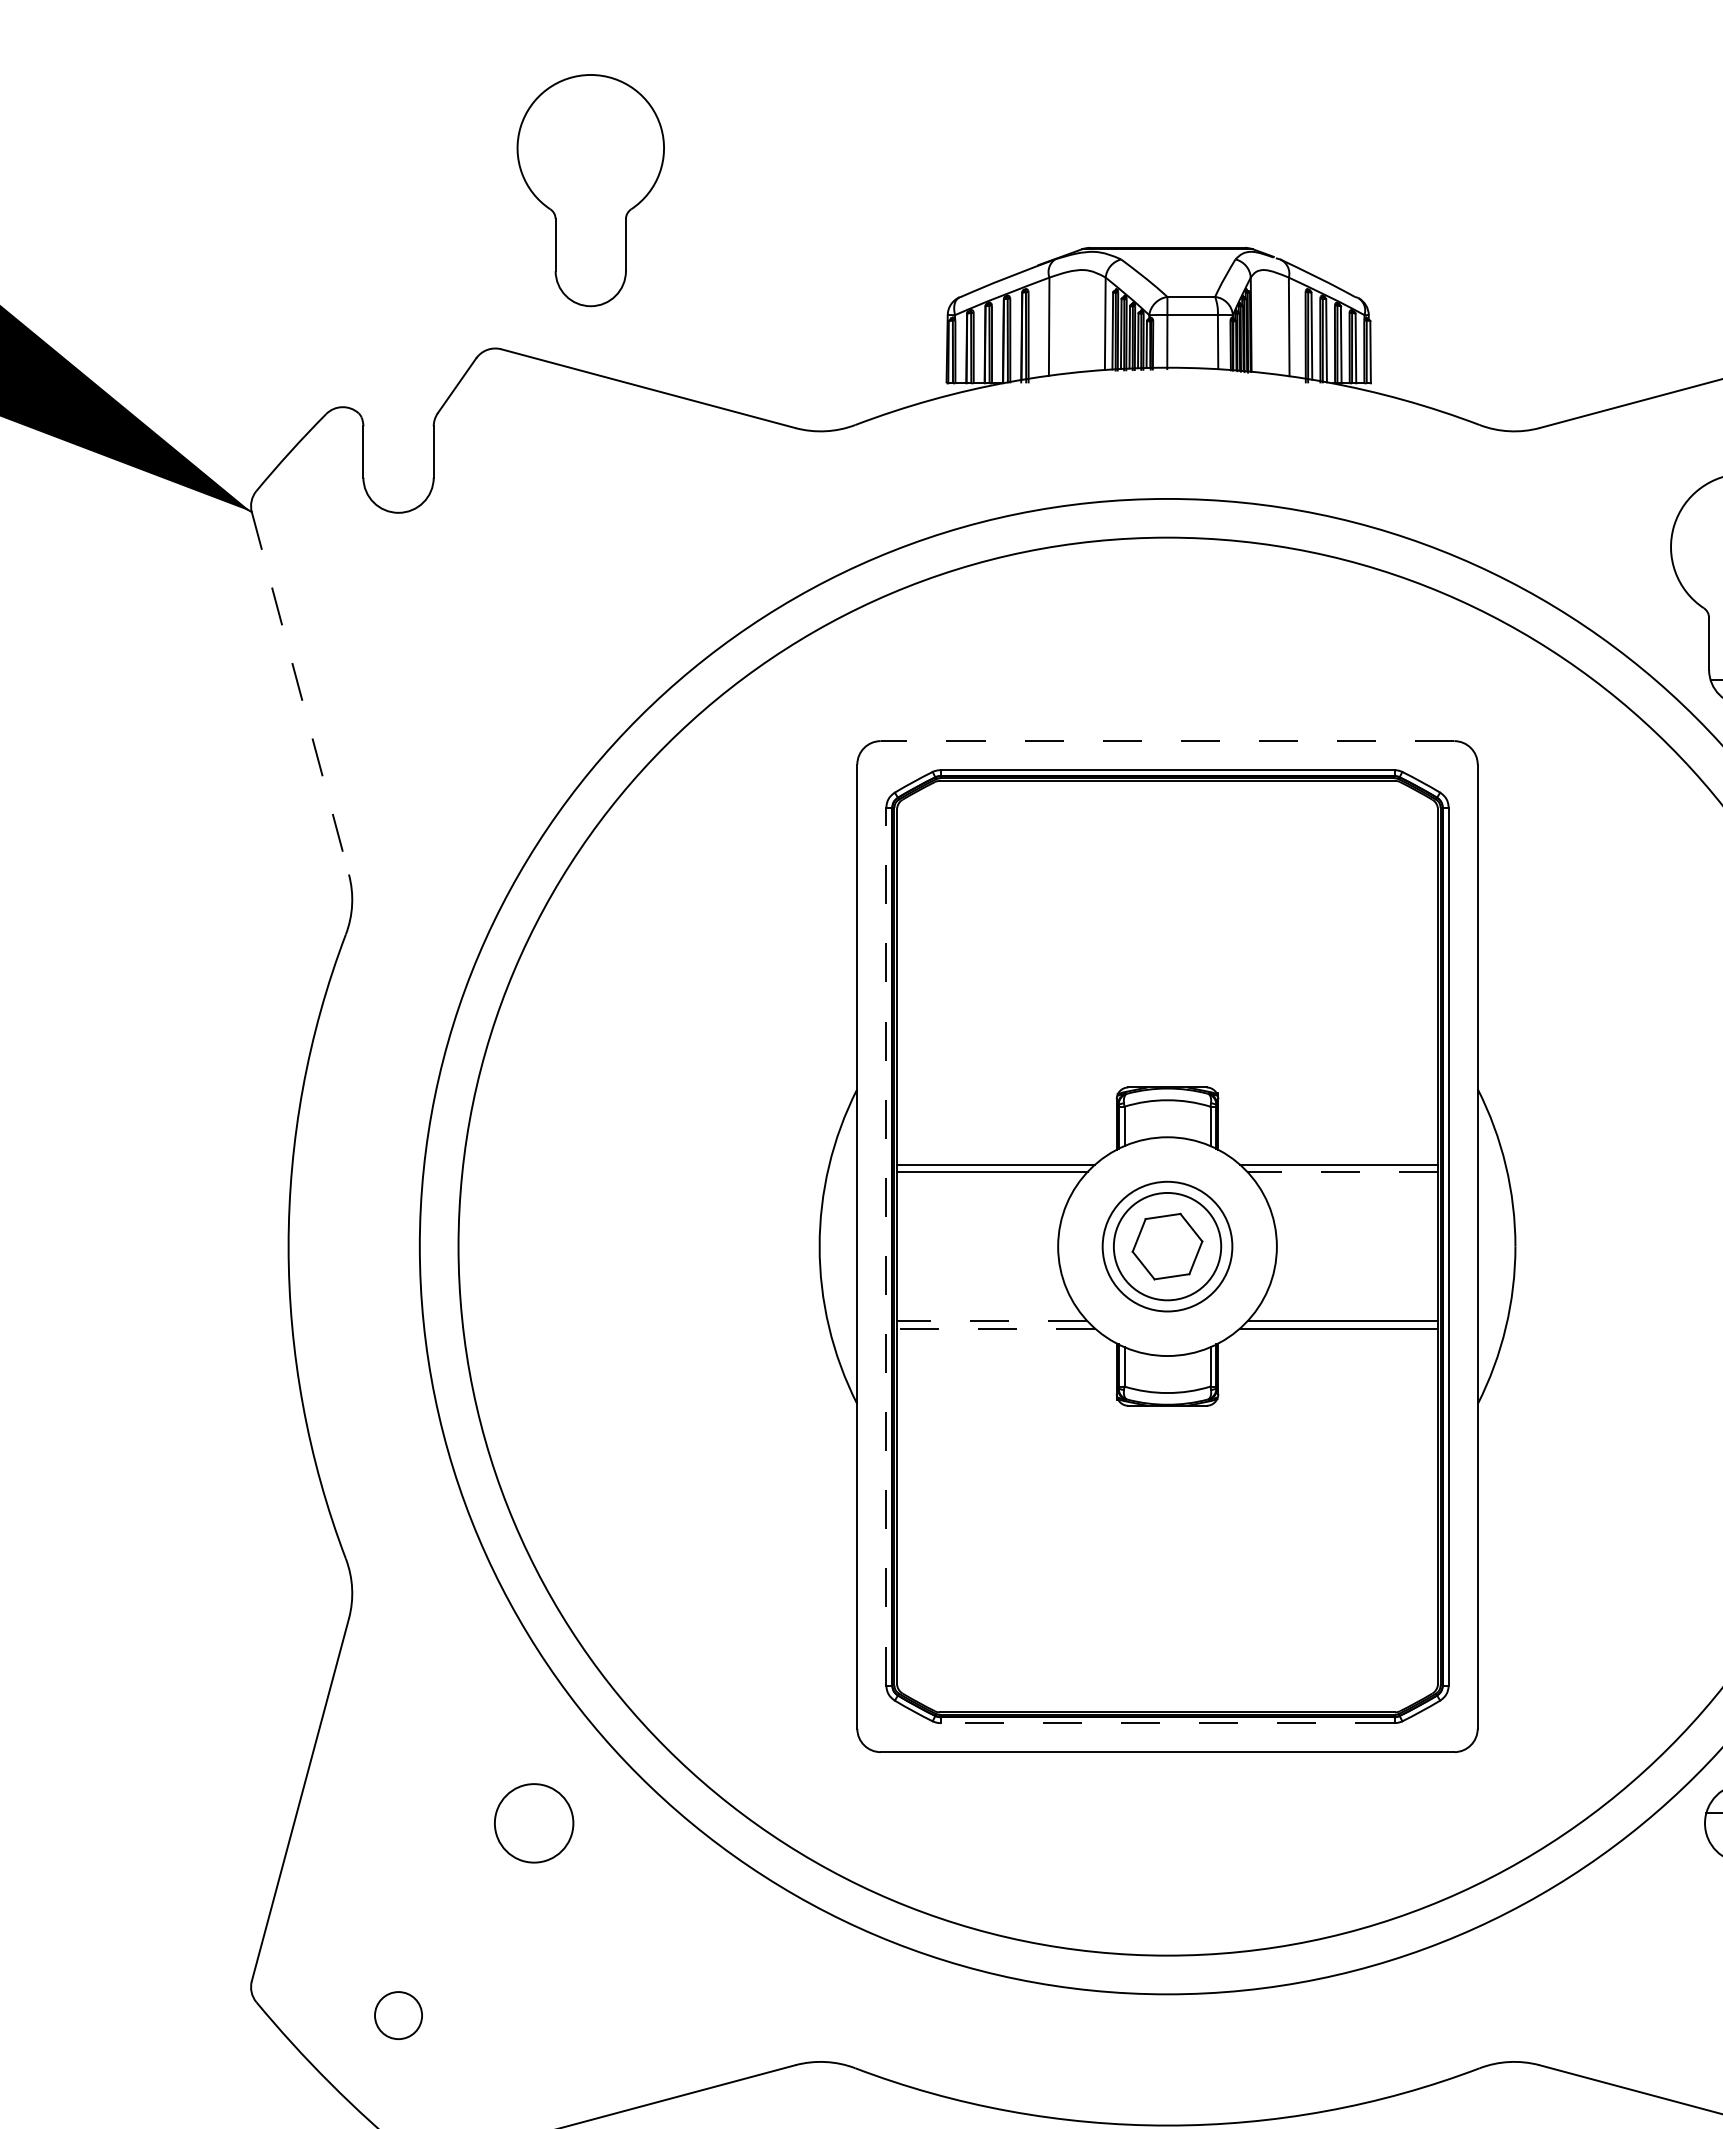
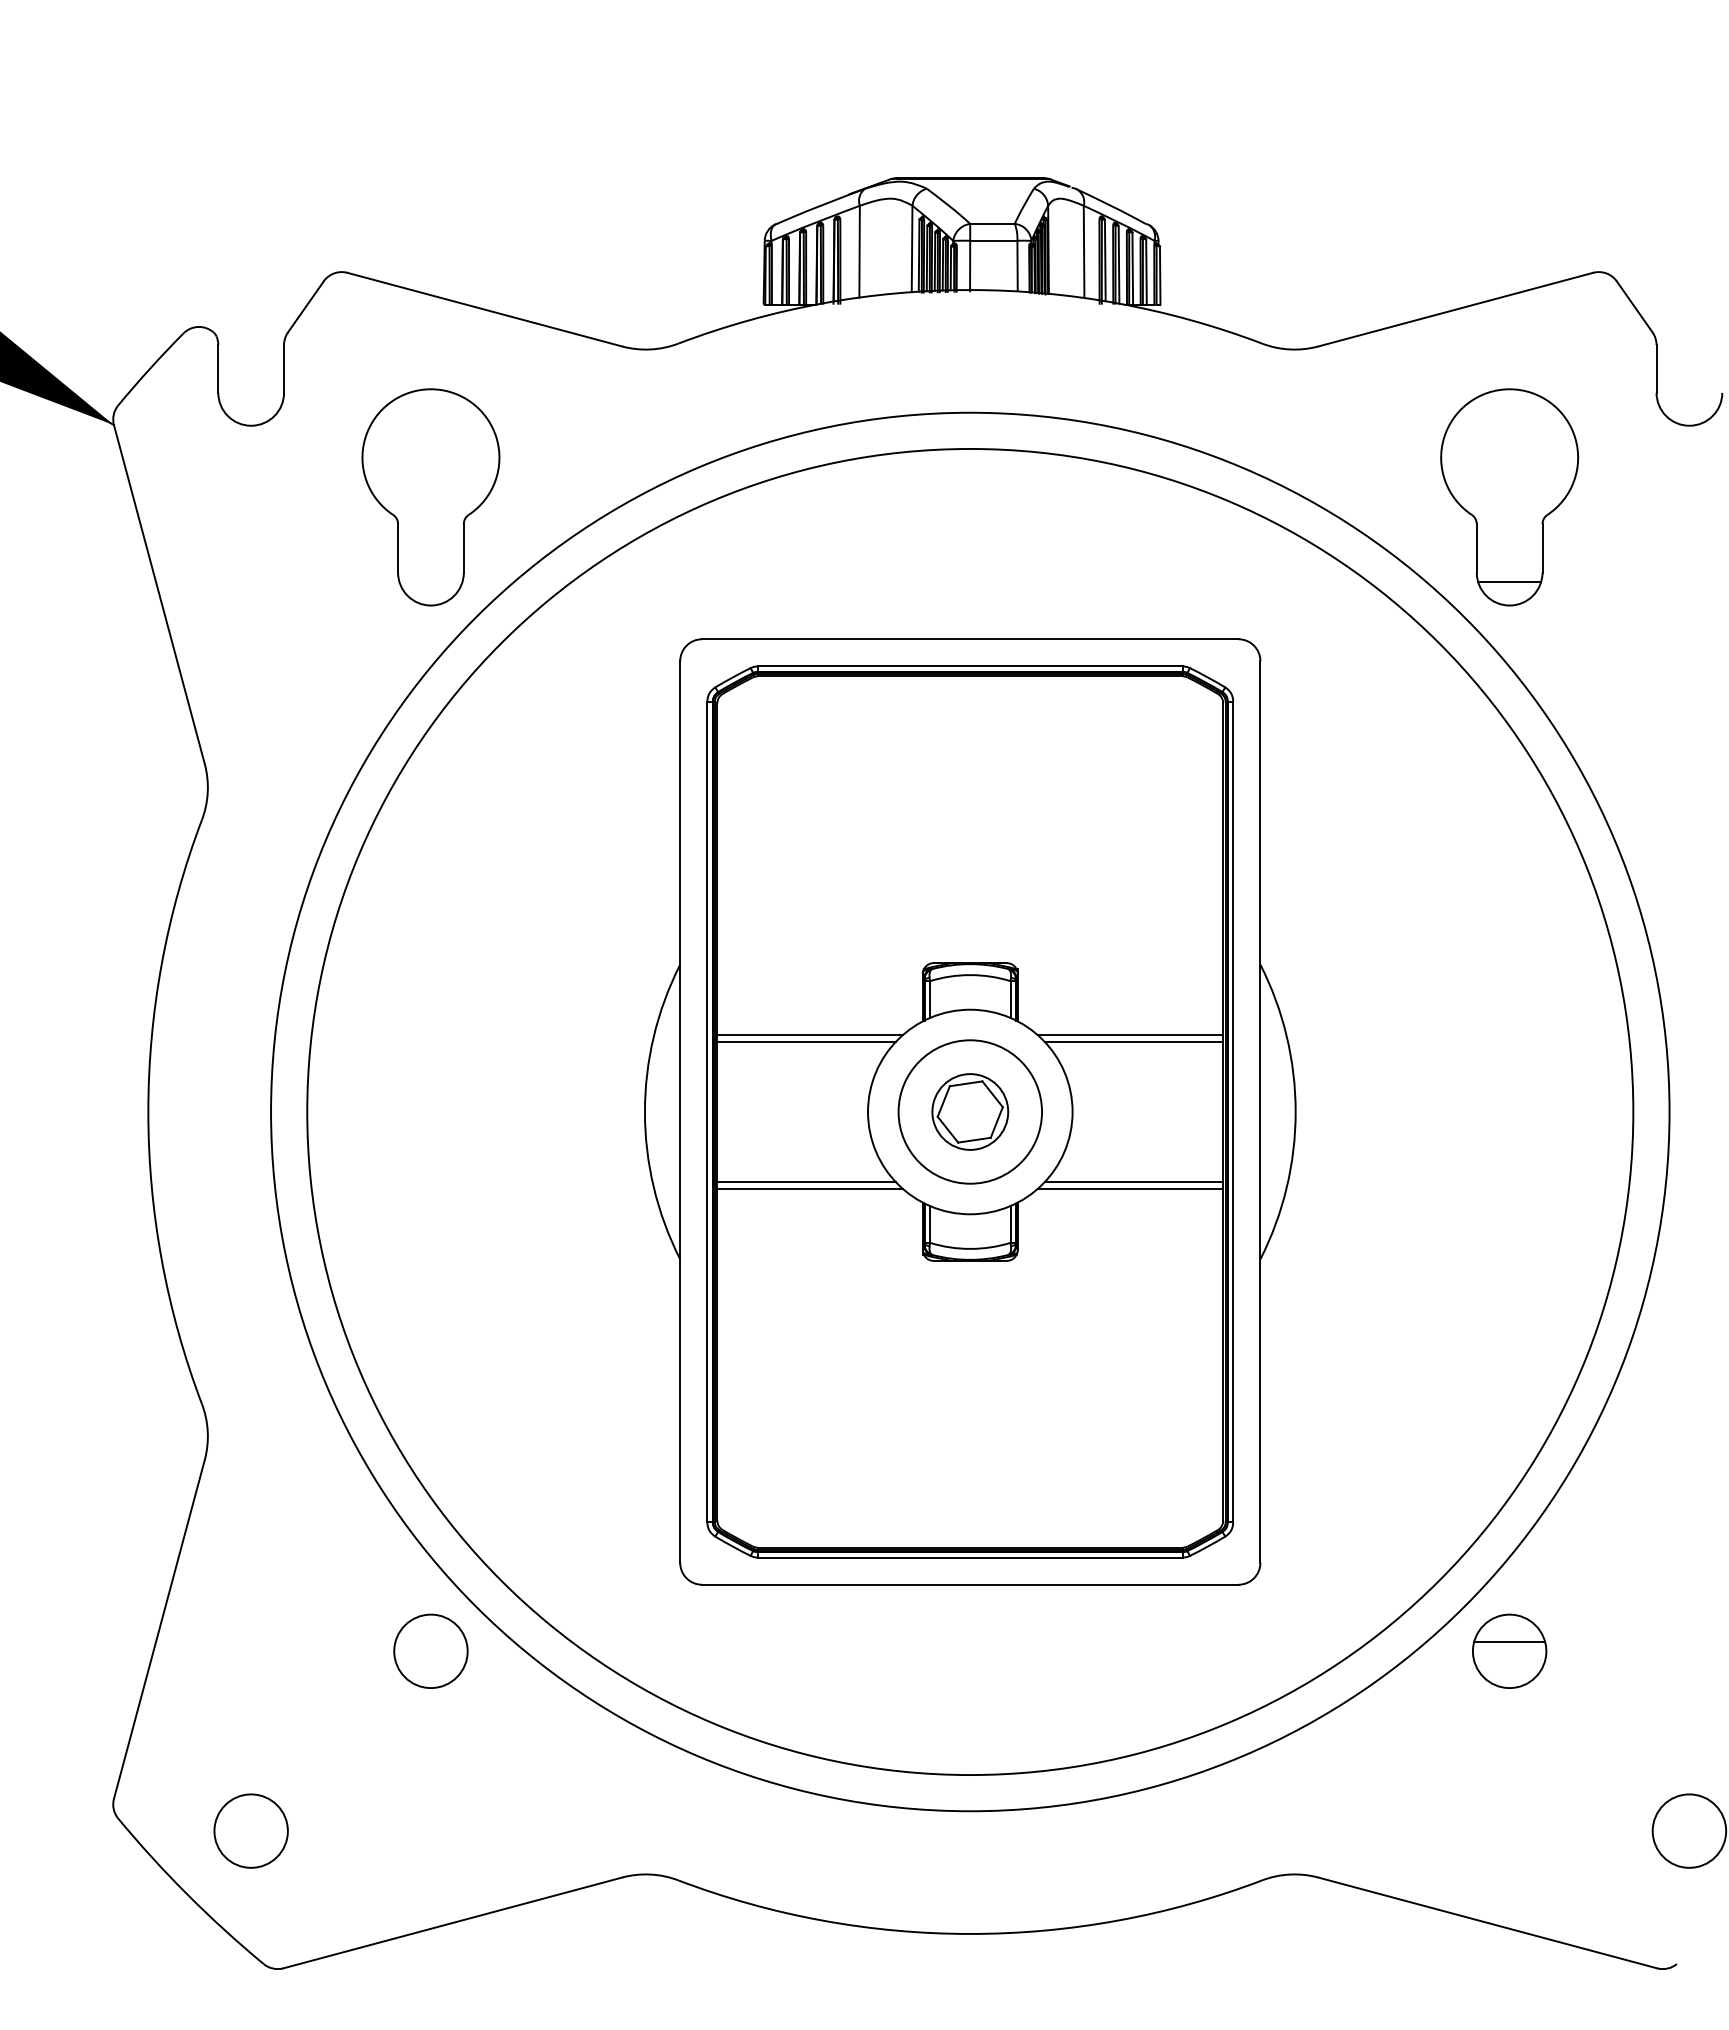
part: (590, 190) -> (430, 497), moved
line: (300, 694) -> (159, 595), dashed -> solid
line: (1166, 741) -> (969, 639), dashed -> solid
line: (1342, 1172) -> (1133, 1042), dashed -> solid
line: (886, 1246) -> (707, 1111), dashed -> solid
circle: (1167, 1246) -> (970, 1111), size x0.62
circle: (1167, 1246) -> (970, 1111), size x1.43
line: (991, 1320) -> (805, 1181), dashed -> solid
line: (996, 1328) -> (810, 1188), dashed -> solid
line: (1166, 1723) -> (969, 1557), dashed -> solid
circle: (533, 1822) -> (430, 1650), moved
circle: (397, 2014) -> (250, 1830), size x1.67

